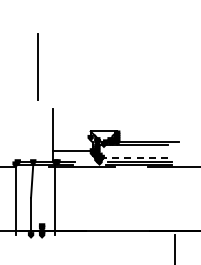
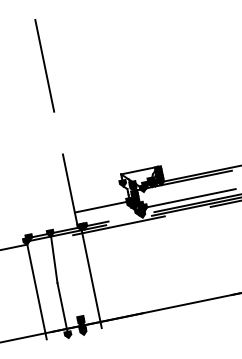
line: (37, 66) -> (43, 64), moved
line: (135, 157) -> (190, 197), dashed -> solid

